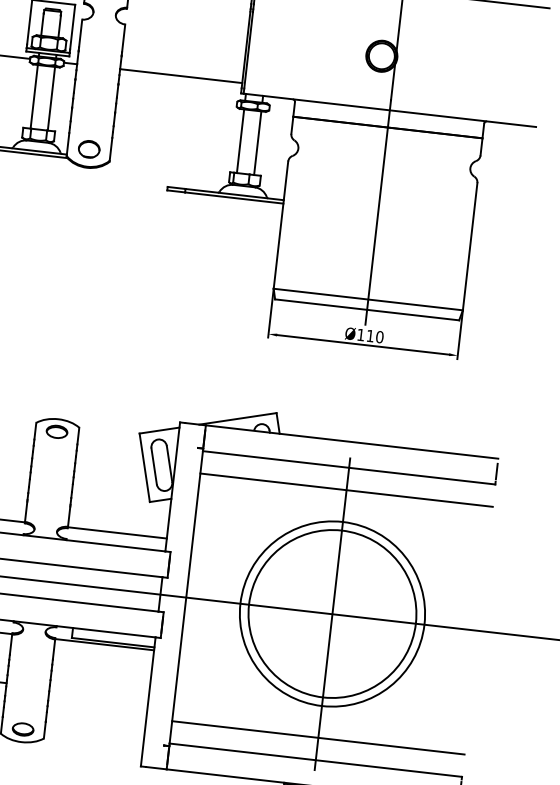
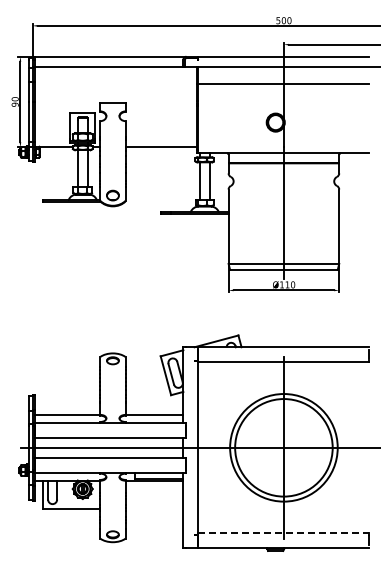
line: (345, 490) -> (283, 375), removed
line: (317, 738) -> (283, 520), removed
line: (316, 760) -> (284, 533), solid -> dashed

